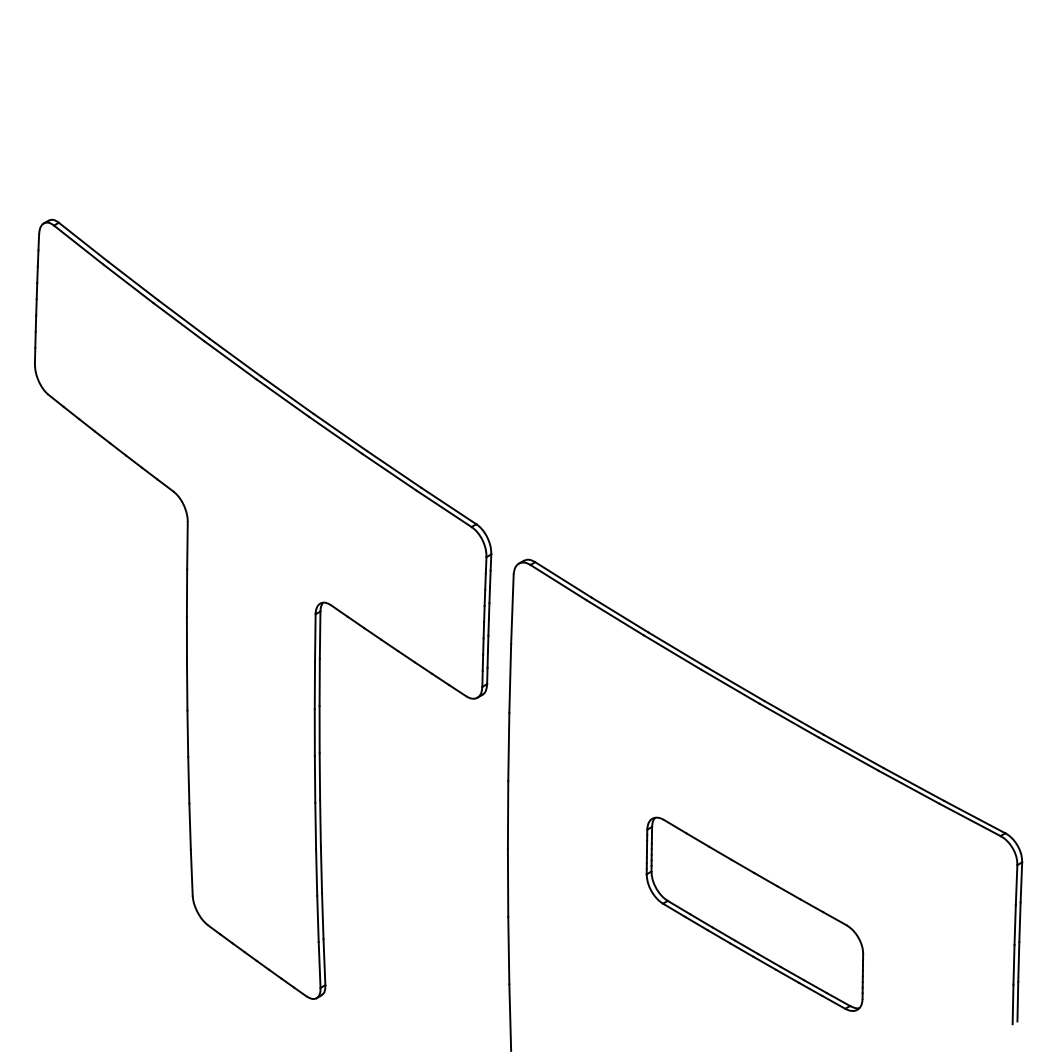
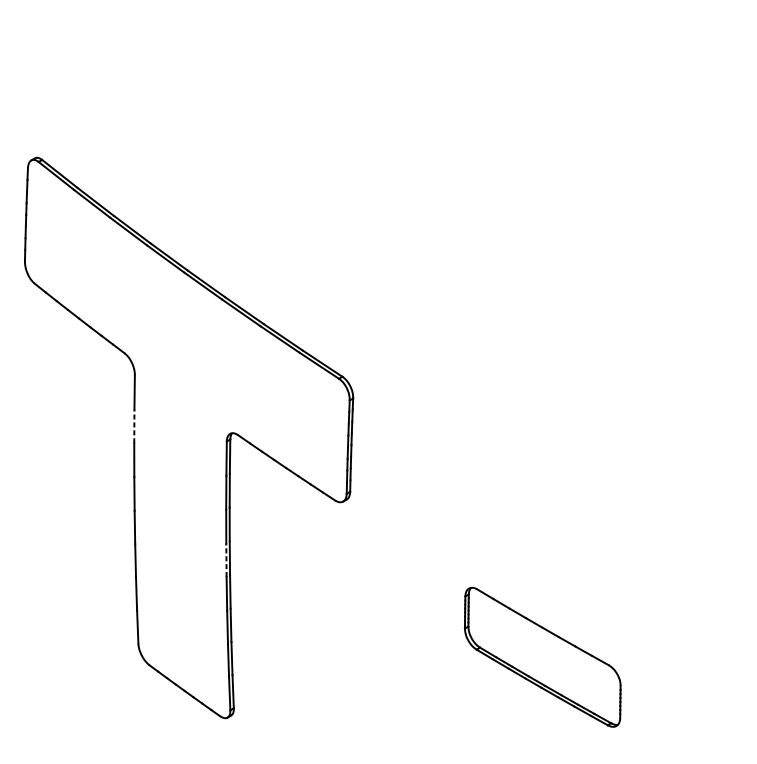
line: (187, 593) -> (134, 426), solid -> dashed
part: (807, 732) -> (580, 526), removed
line: (315, 778) -> (226, 559), solid -> dashed

